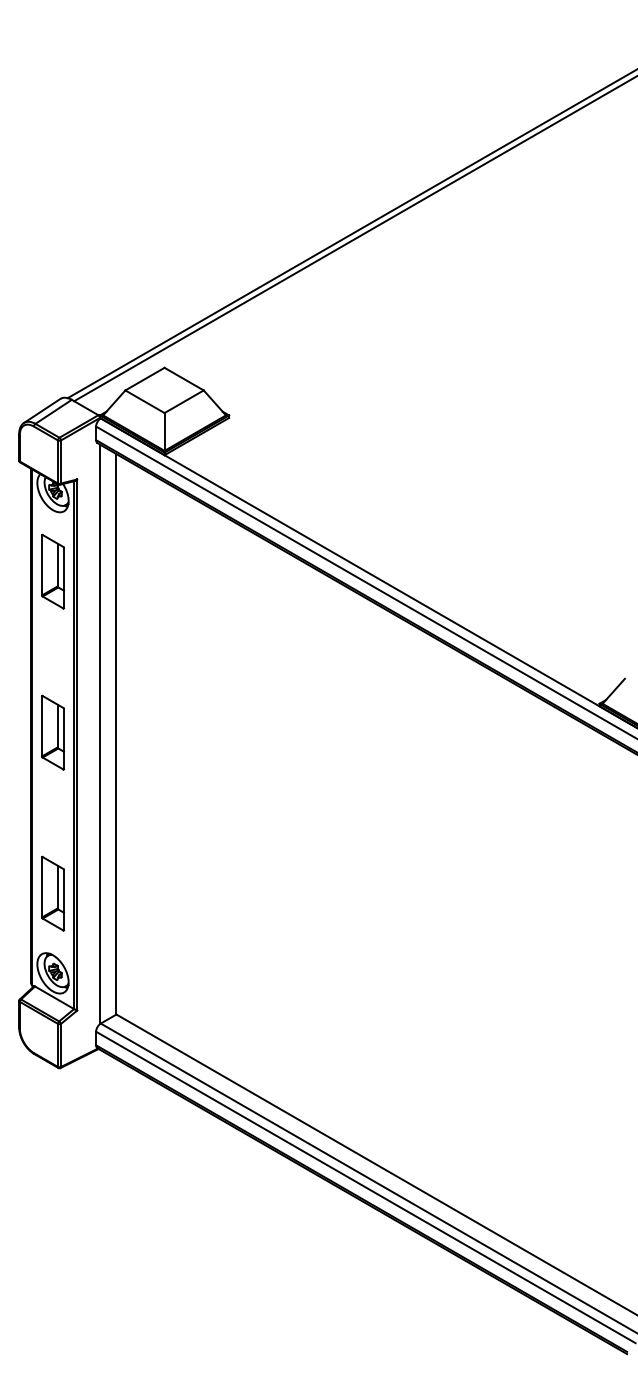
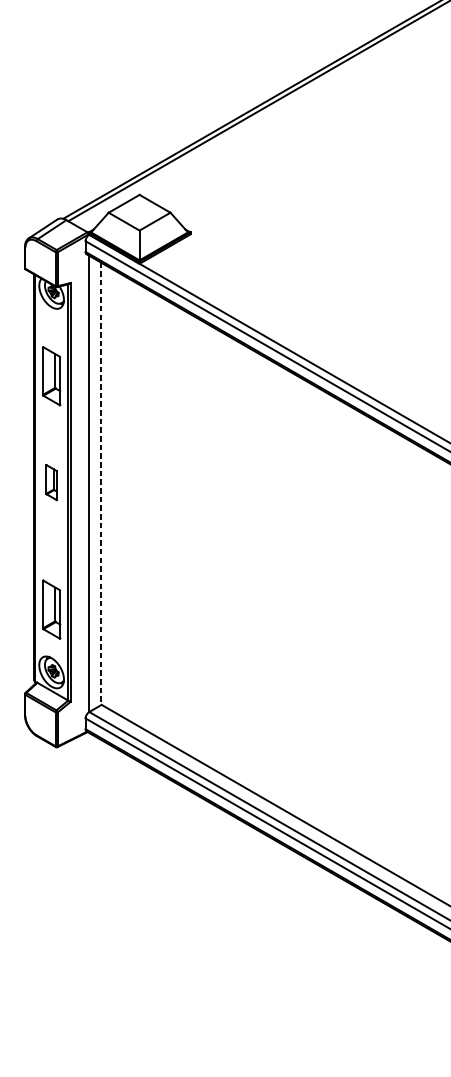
part: (52, 571) -> (51, 376), moved
part: (52, 732) -> (51, 482), size x0.6
line: (115, 734) -> (100, 484), solid -> dashed

